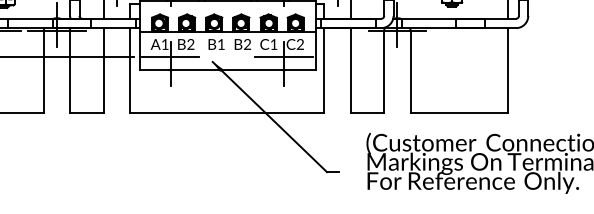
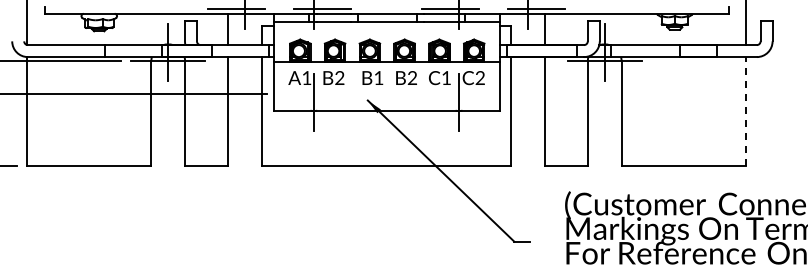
line: (170, 57) -> (313, 94), removed
line: (283, 57) -> (458, 94), removed
line: (507, 70) -> (746, 111), solid -> dashed

